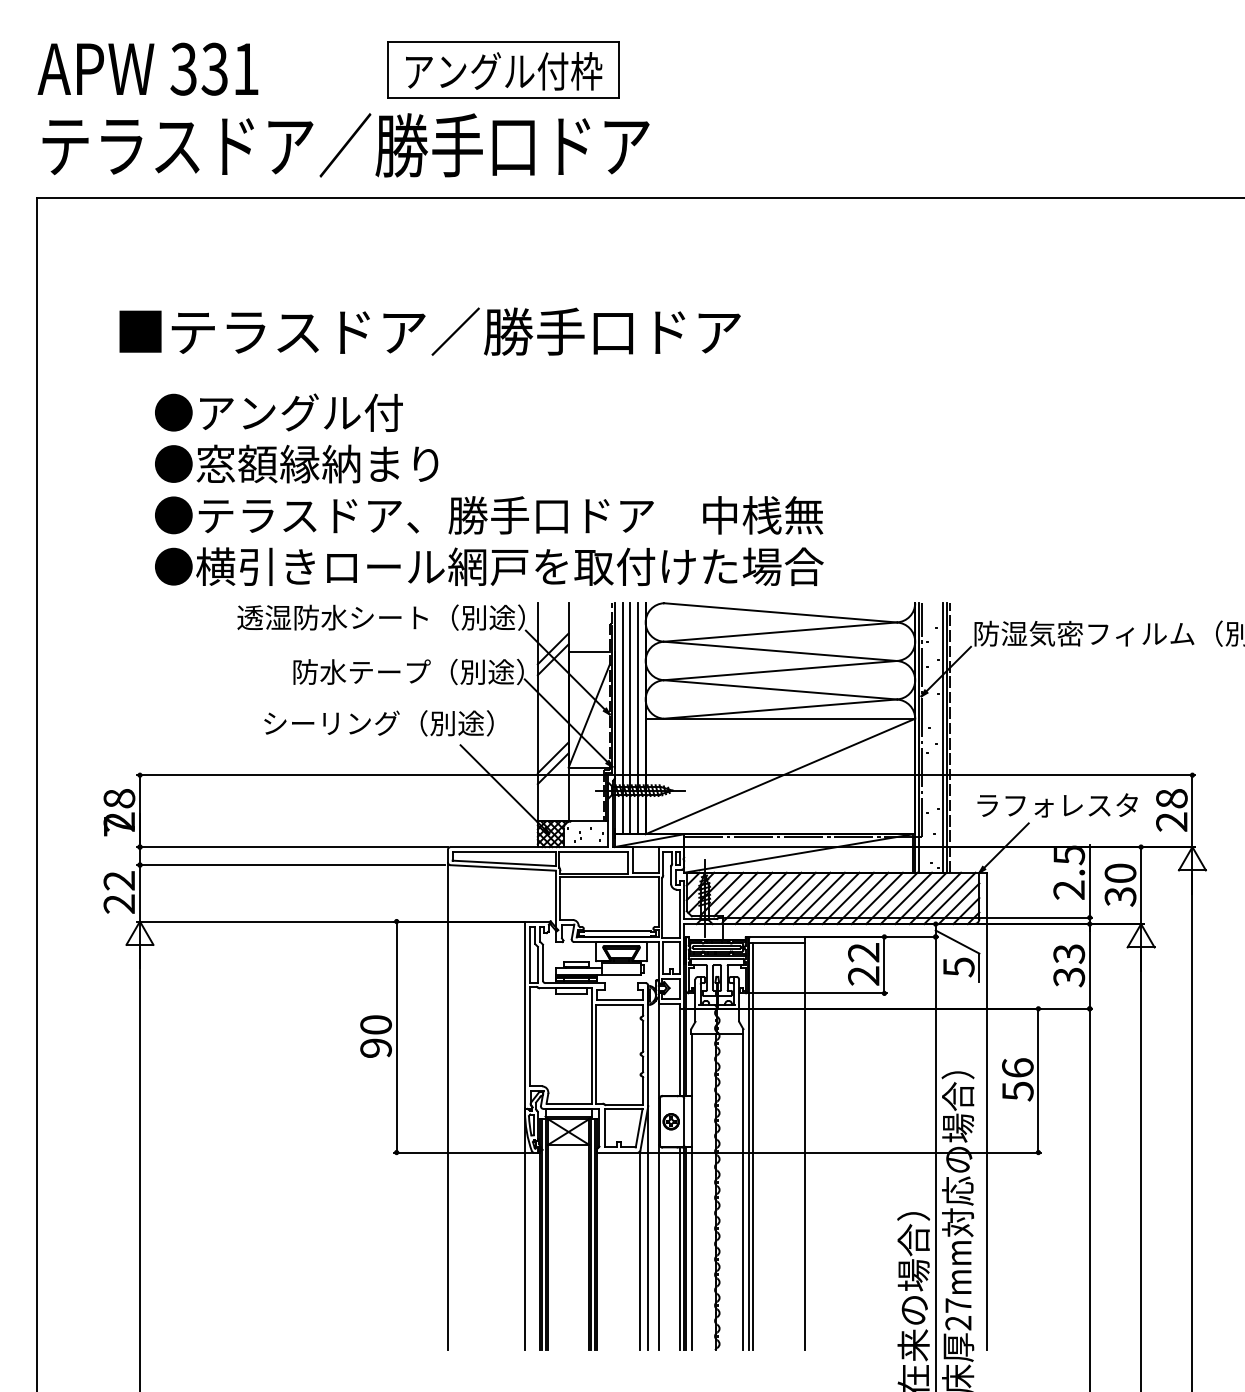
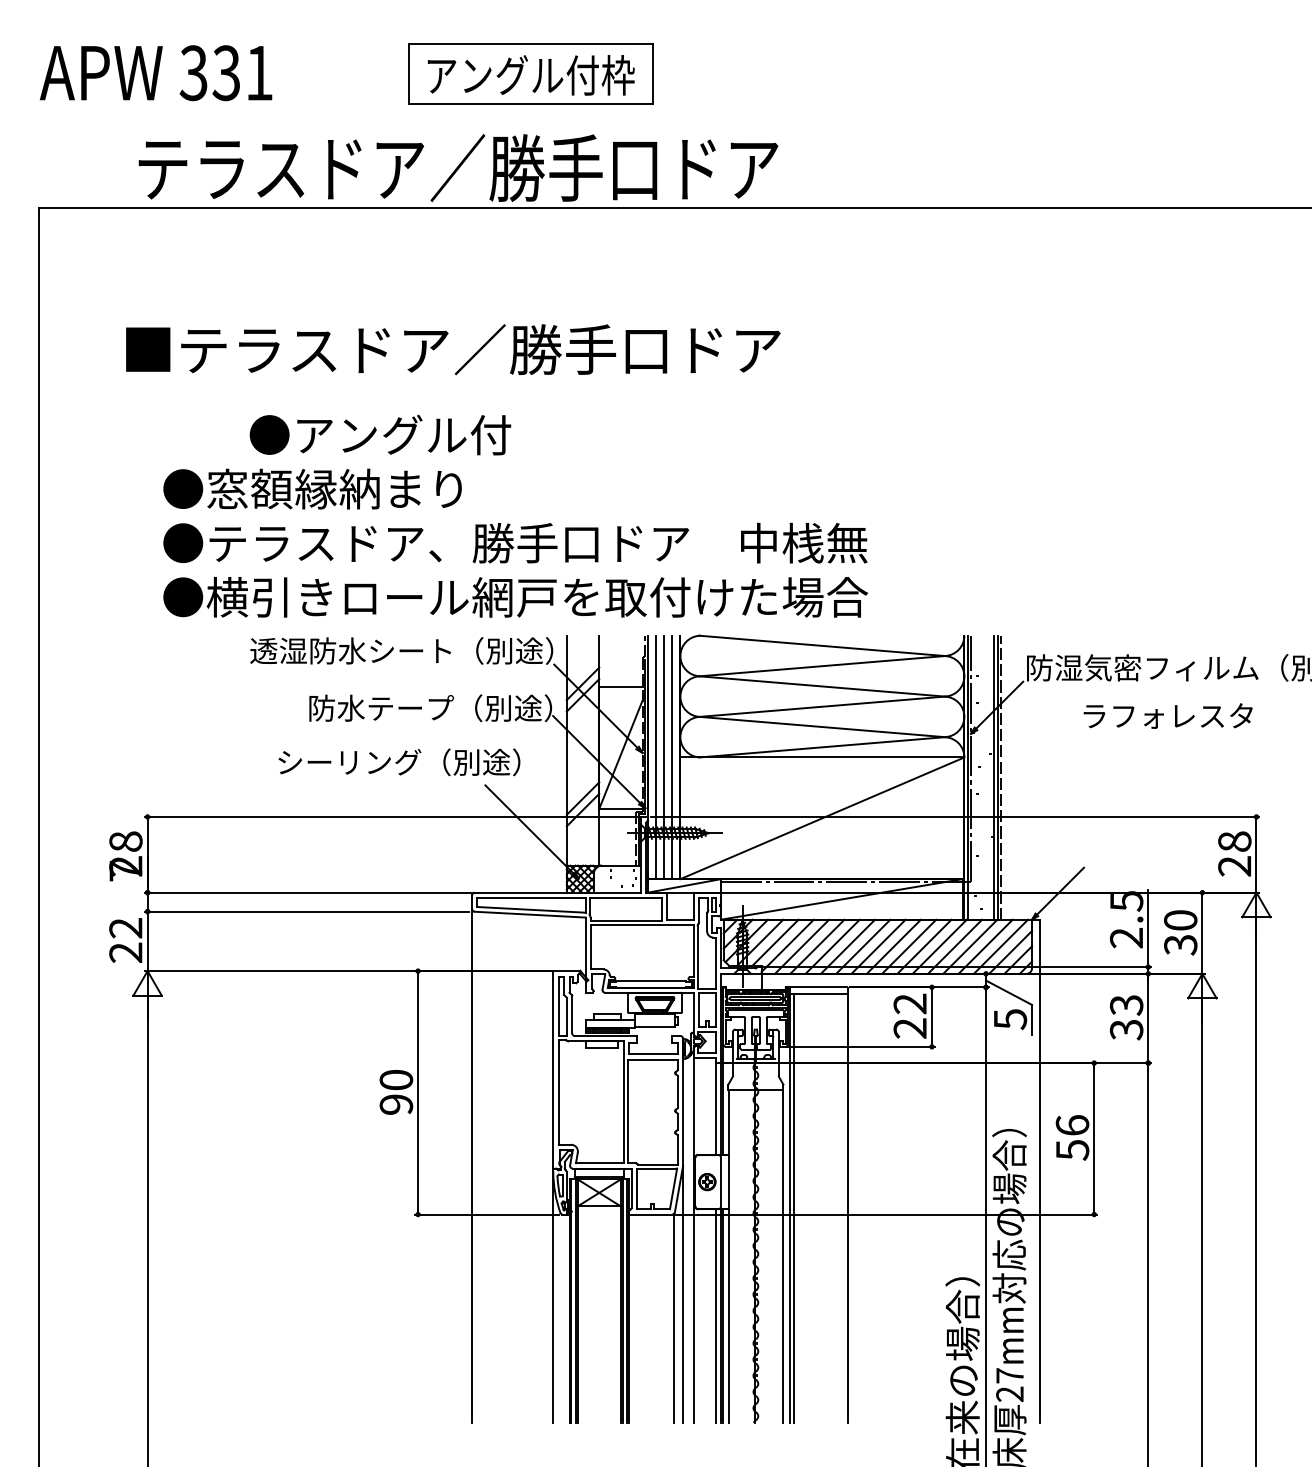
text: (345, 145) -> (457, 168), moved
text: (278, 412) -> (379, 434), moved
text: (1057, 805) -> (1168, 716), moved

